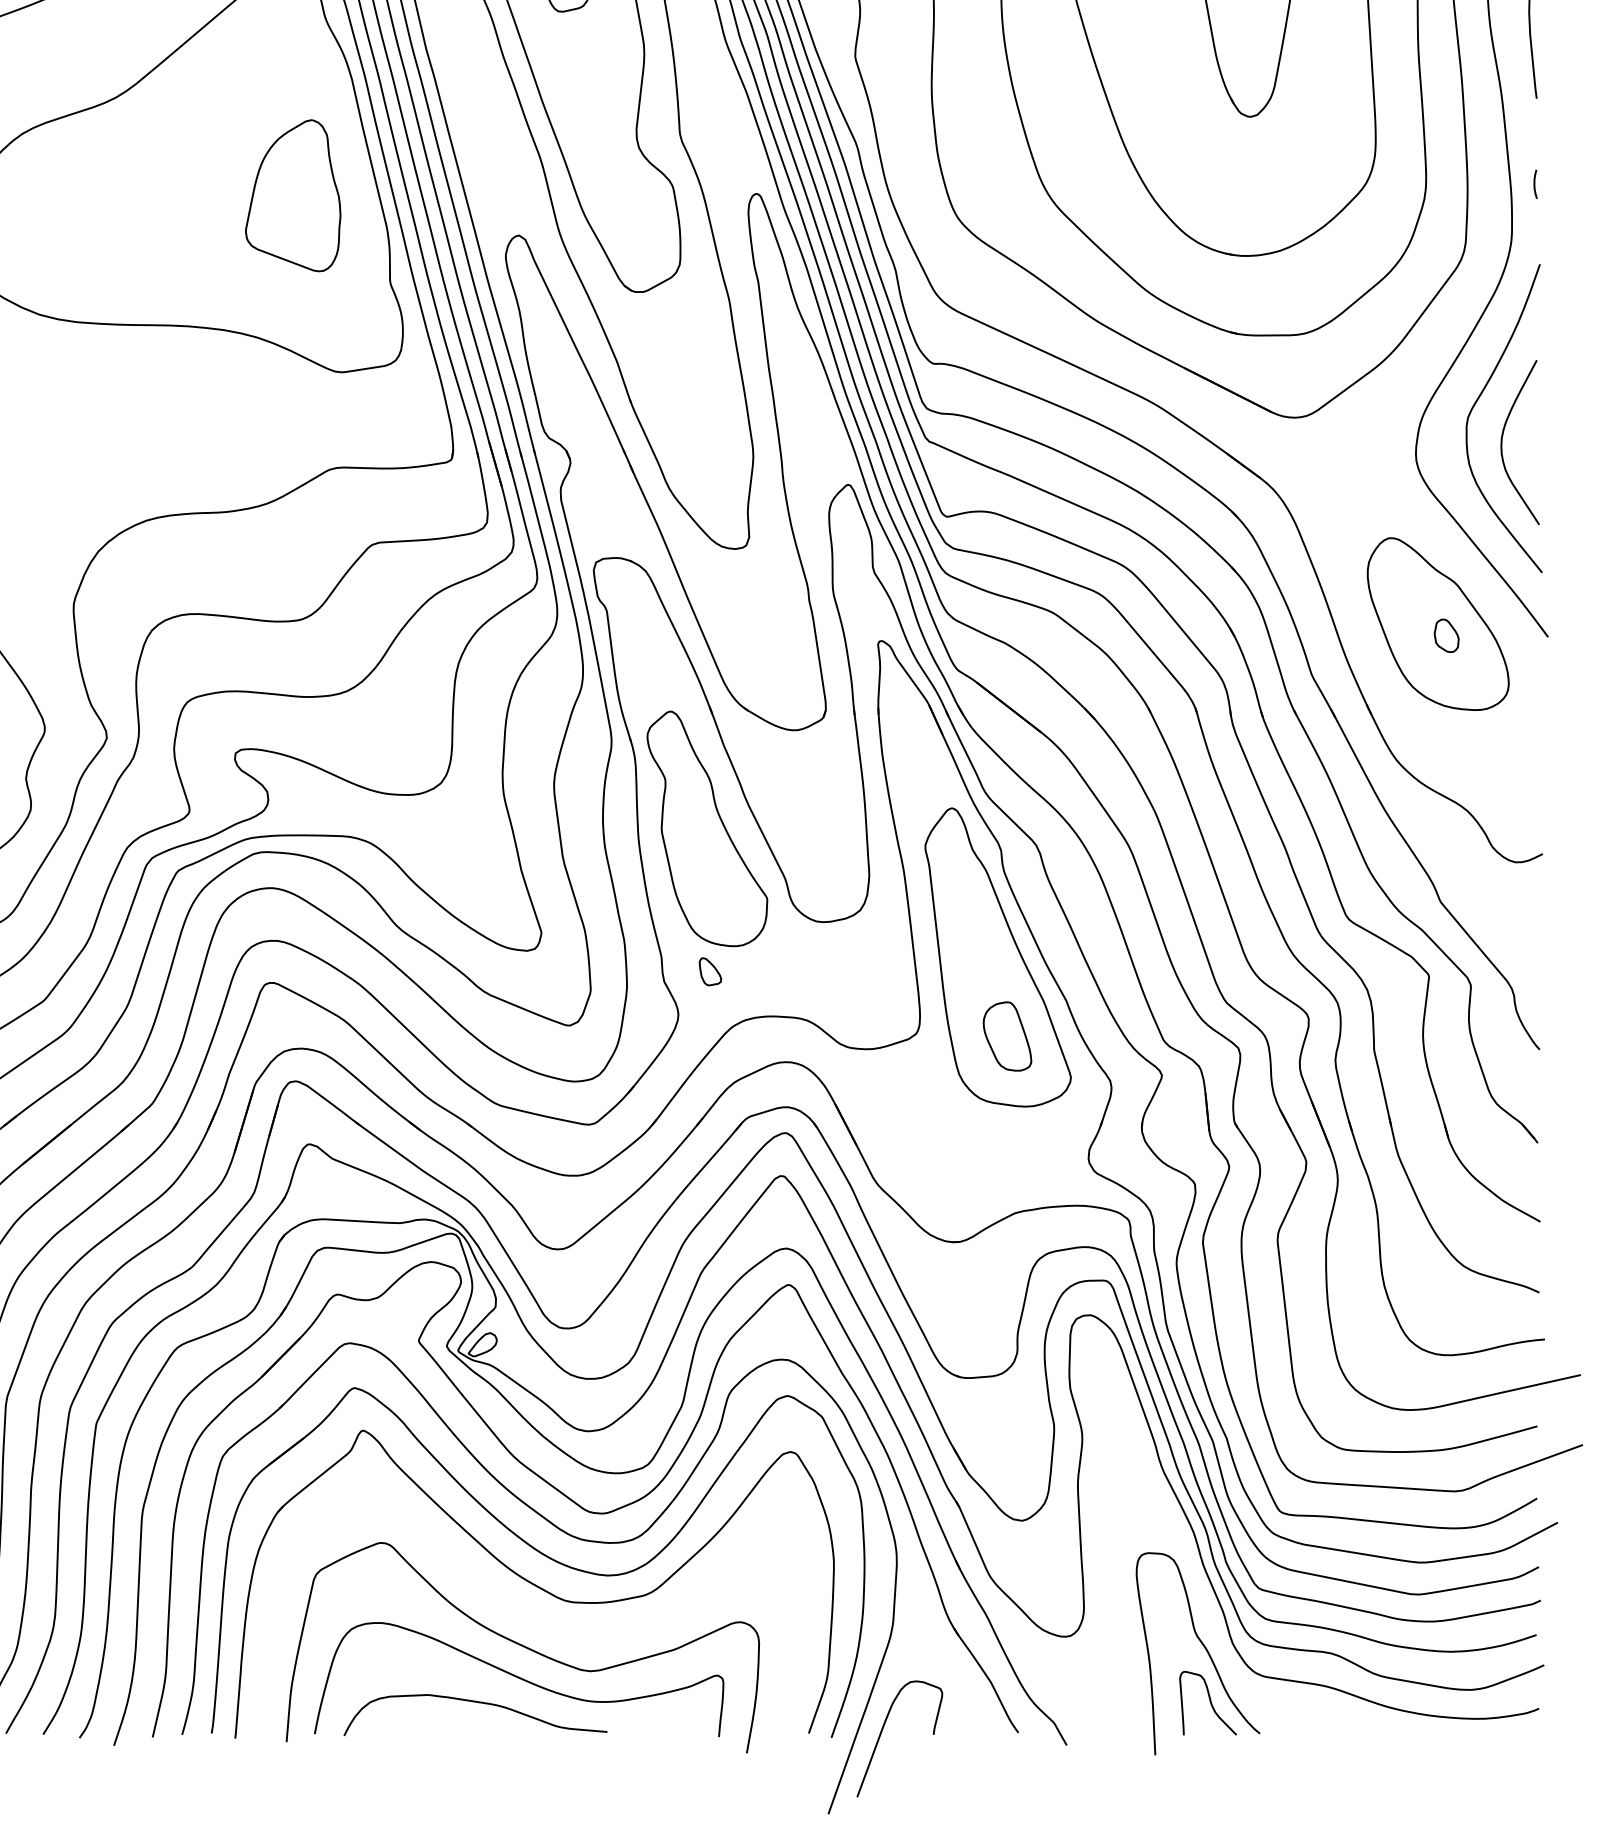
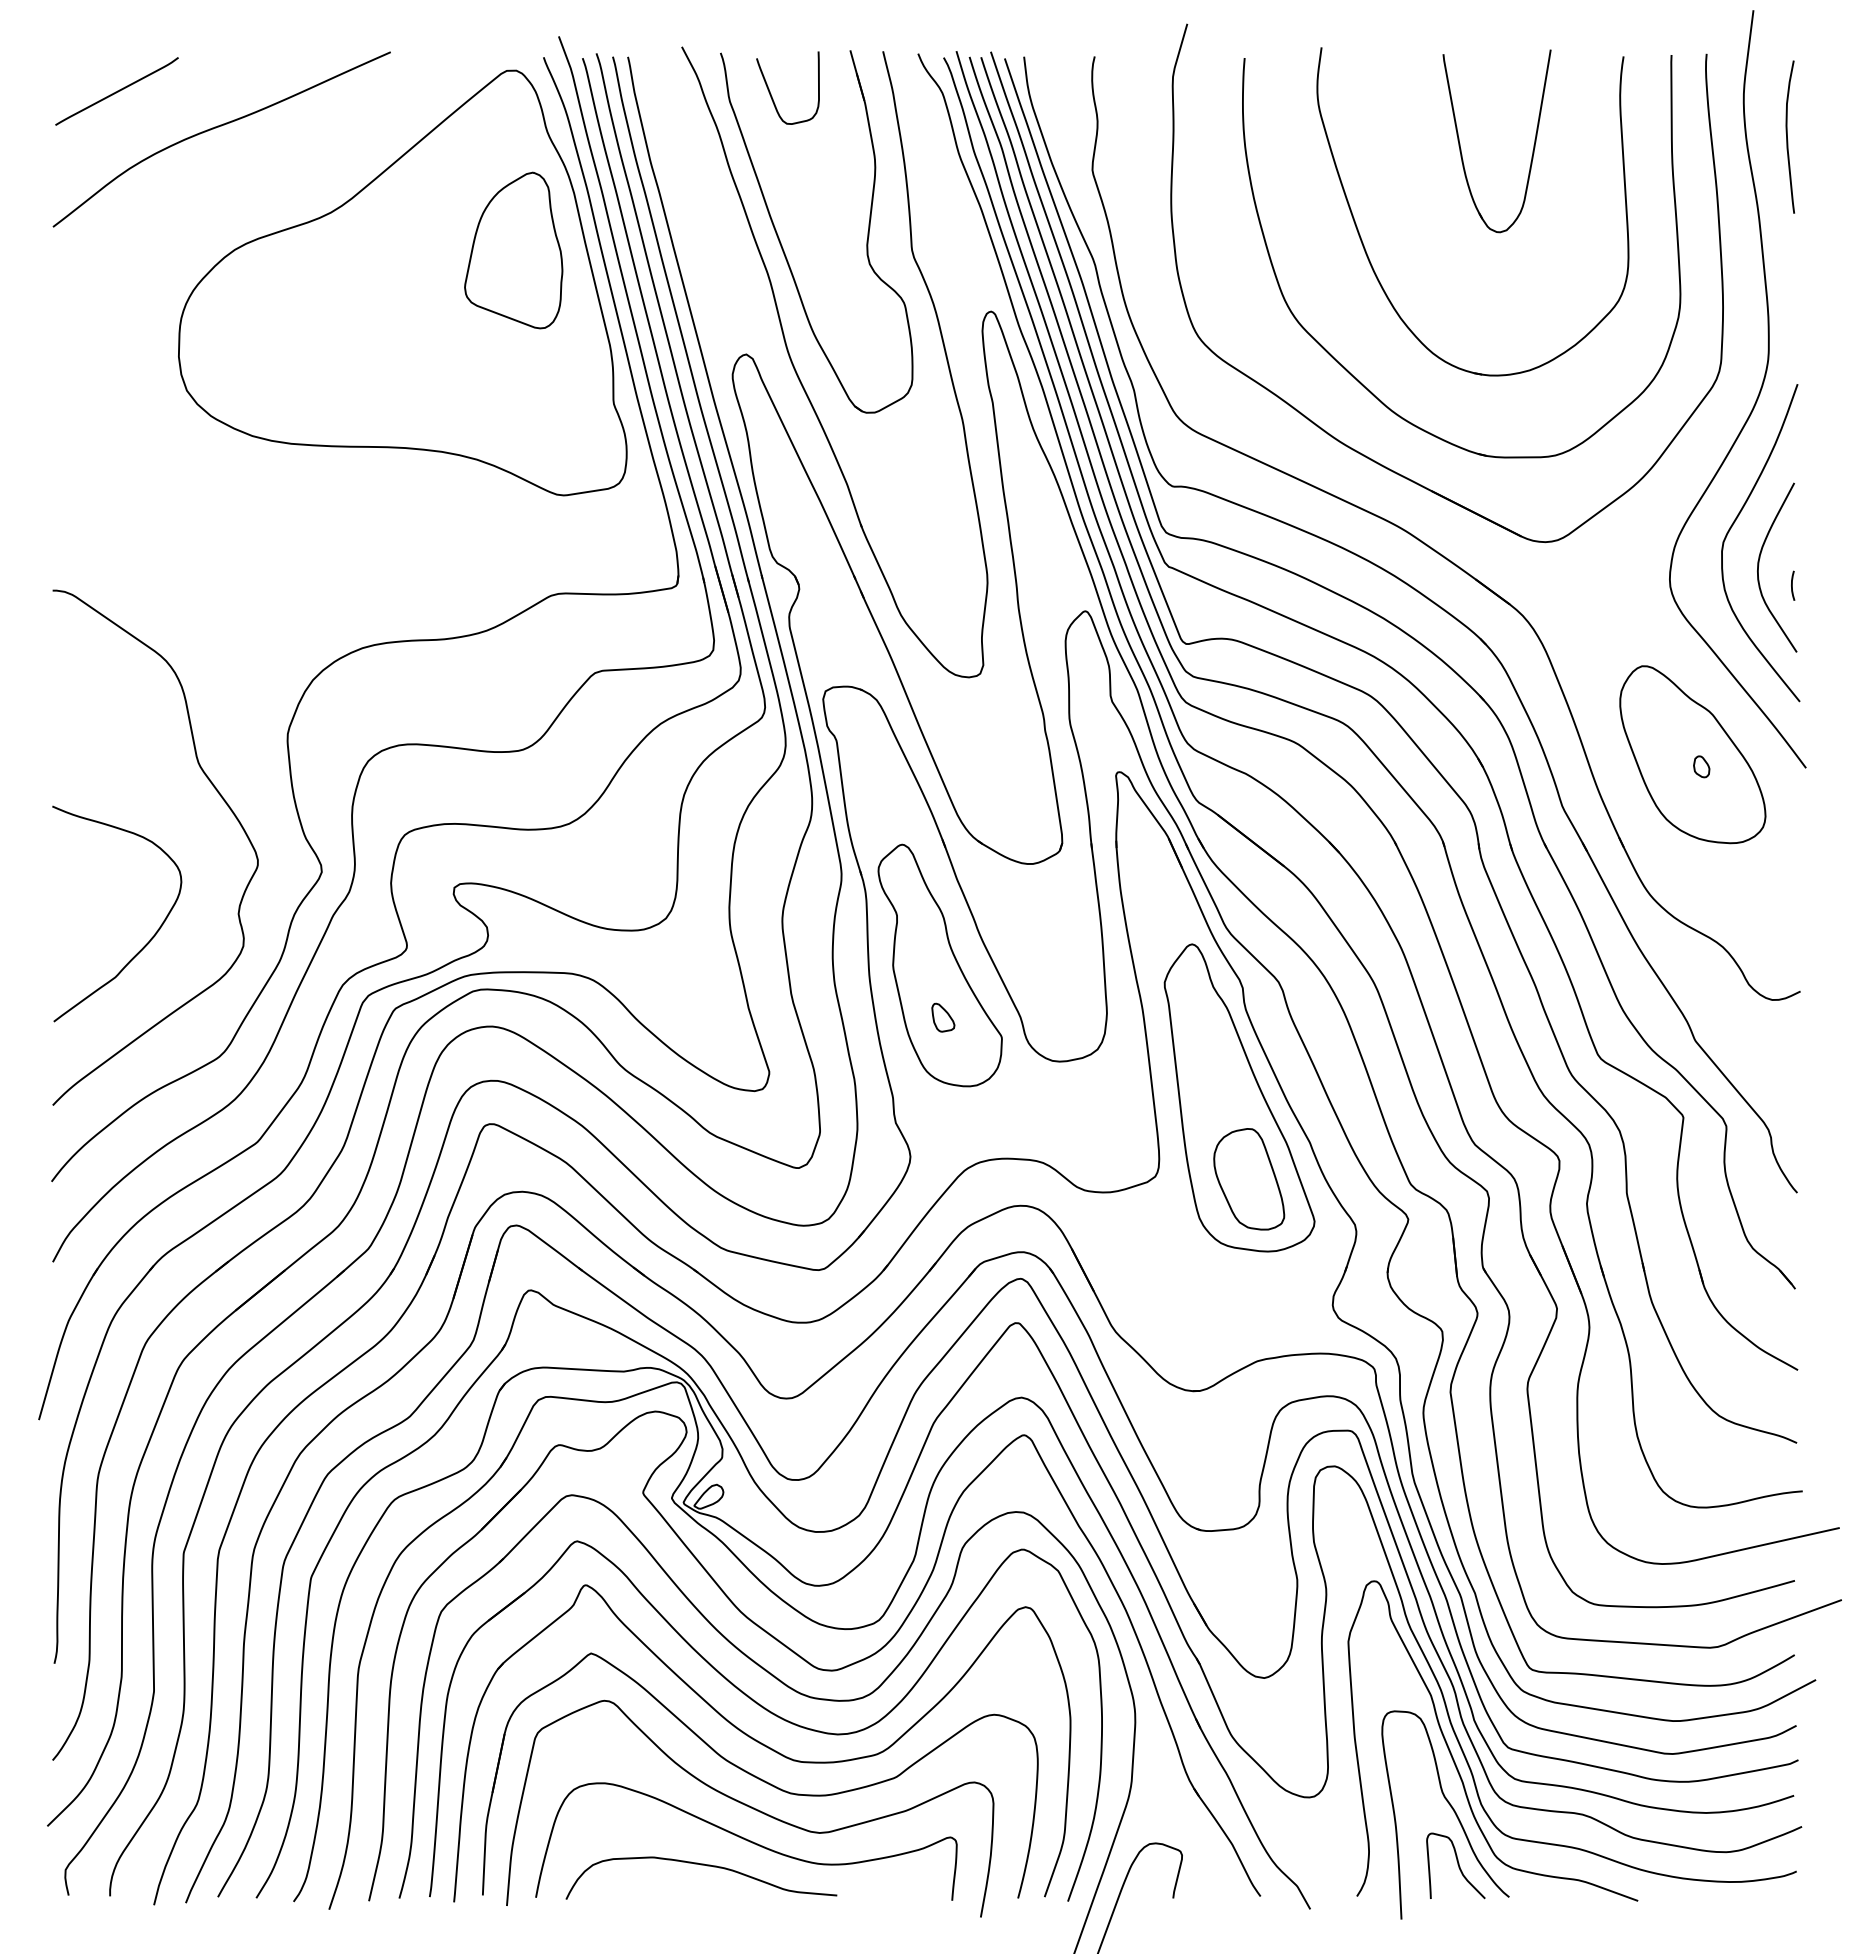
curve: (1535, 184) -> (1792, 585), moved
part: (292, 195) -> (513, 250), moved
part: (1446, 635) -> (1701, 766), size x0.62
part: (710, 971) -> (943, 1017), moved
part: (1007, 1036) -> (1249, 1179), size x1.43
curve: (1204, 1595) -> (1452, 1754), added
part: (532, 1615) -> (760, 1775), added

